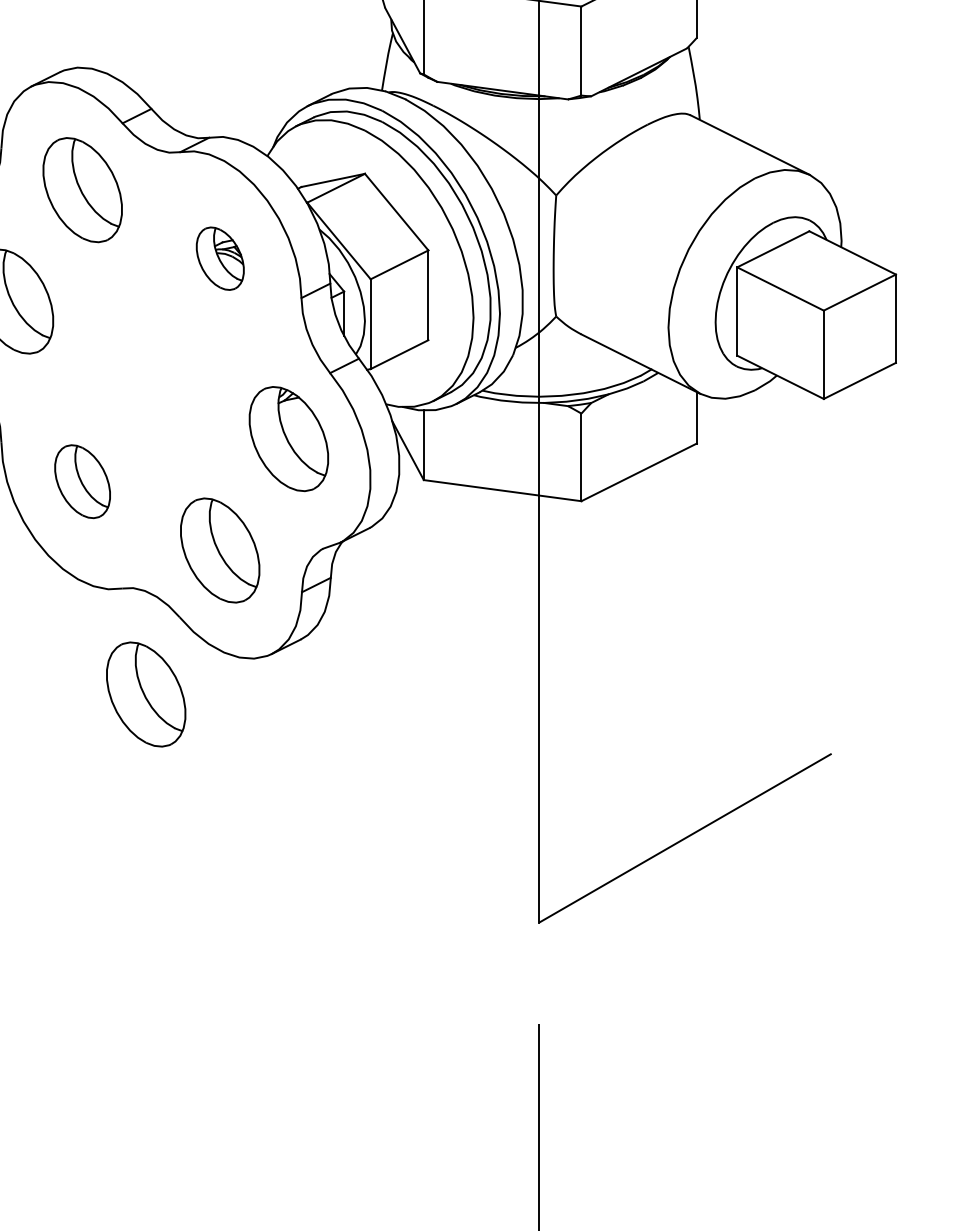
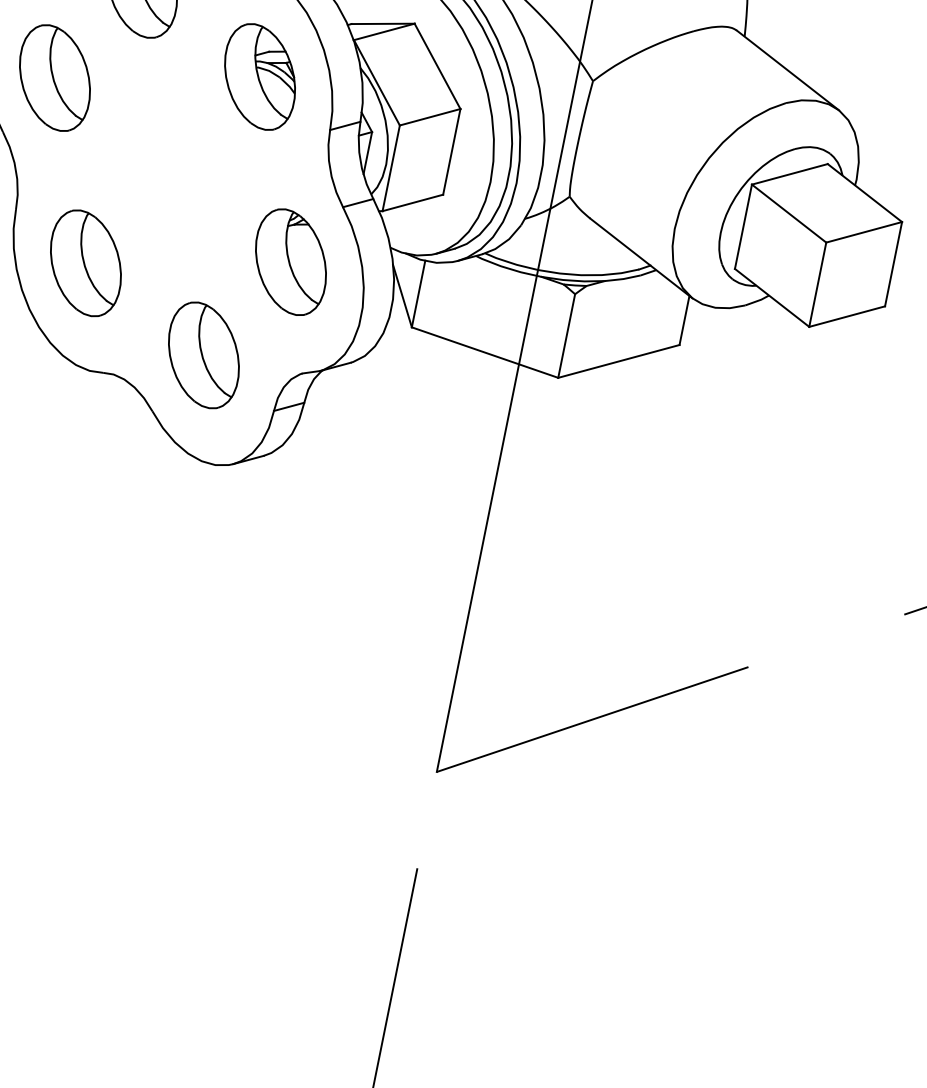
part: (220, 258) -> (260, 76), size x1.67
part: (82, 481) -> (85, 263), size x1.43
part: (146, 694) -> (105, 478), removed

